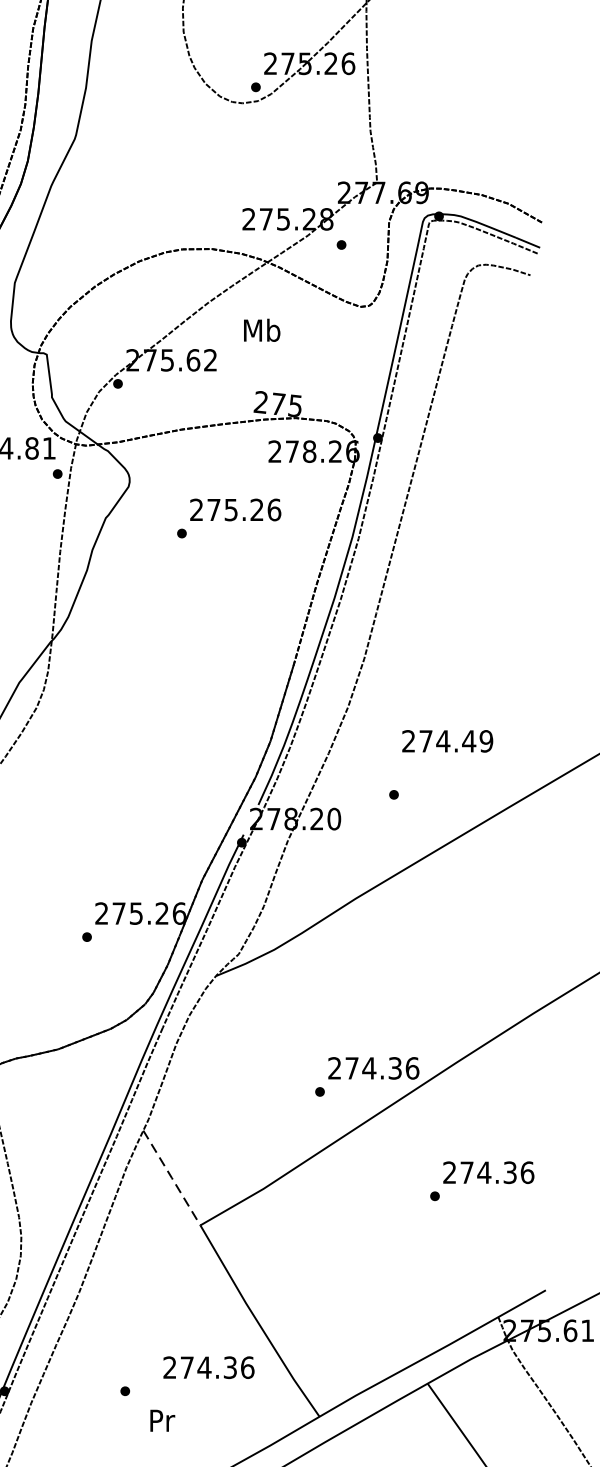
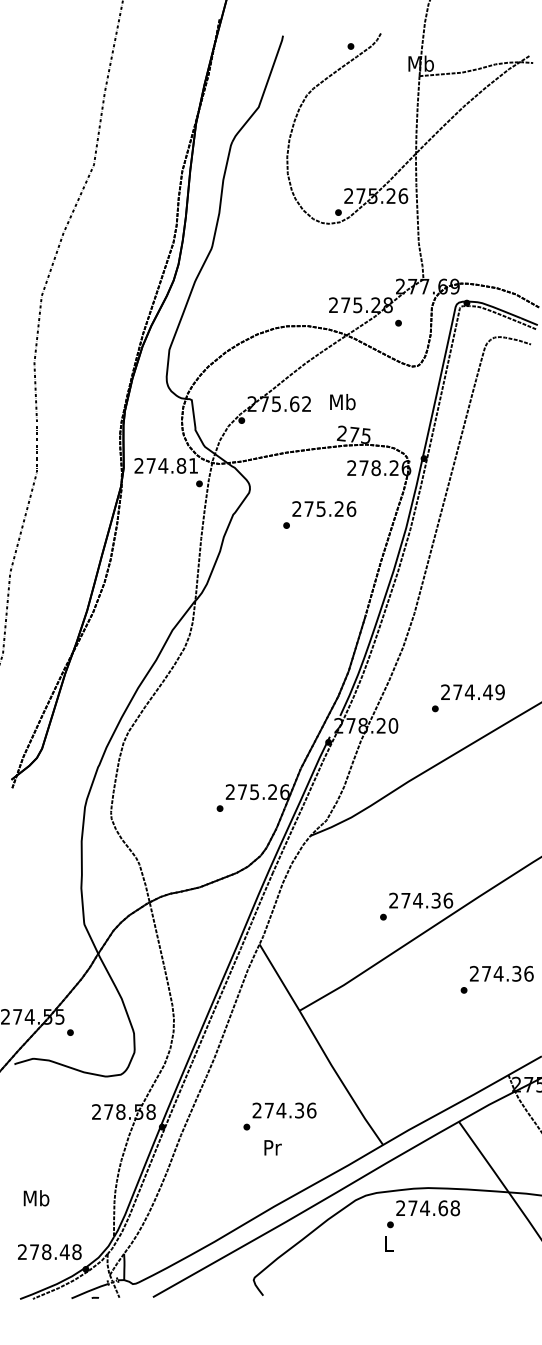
text: (261, 330) -> (342, 402), moved
text: (447, 741) -> (472, 692), moved
line: (171, 1177) -> (279, 977), dashed -> solid
text: (208, 1367) -> (284, 1110), moved

